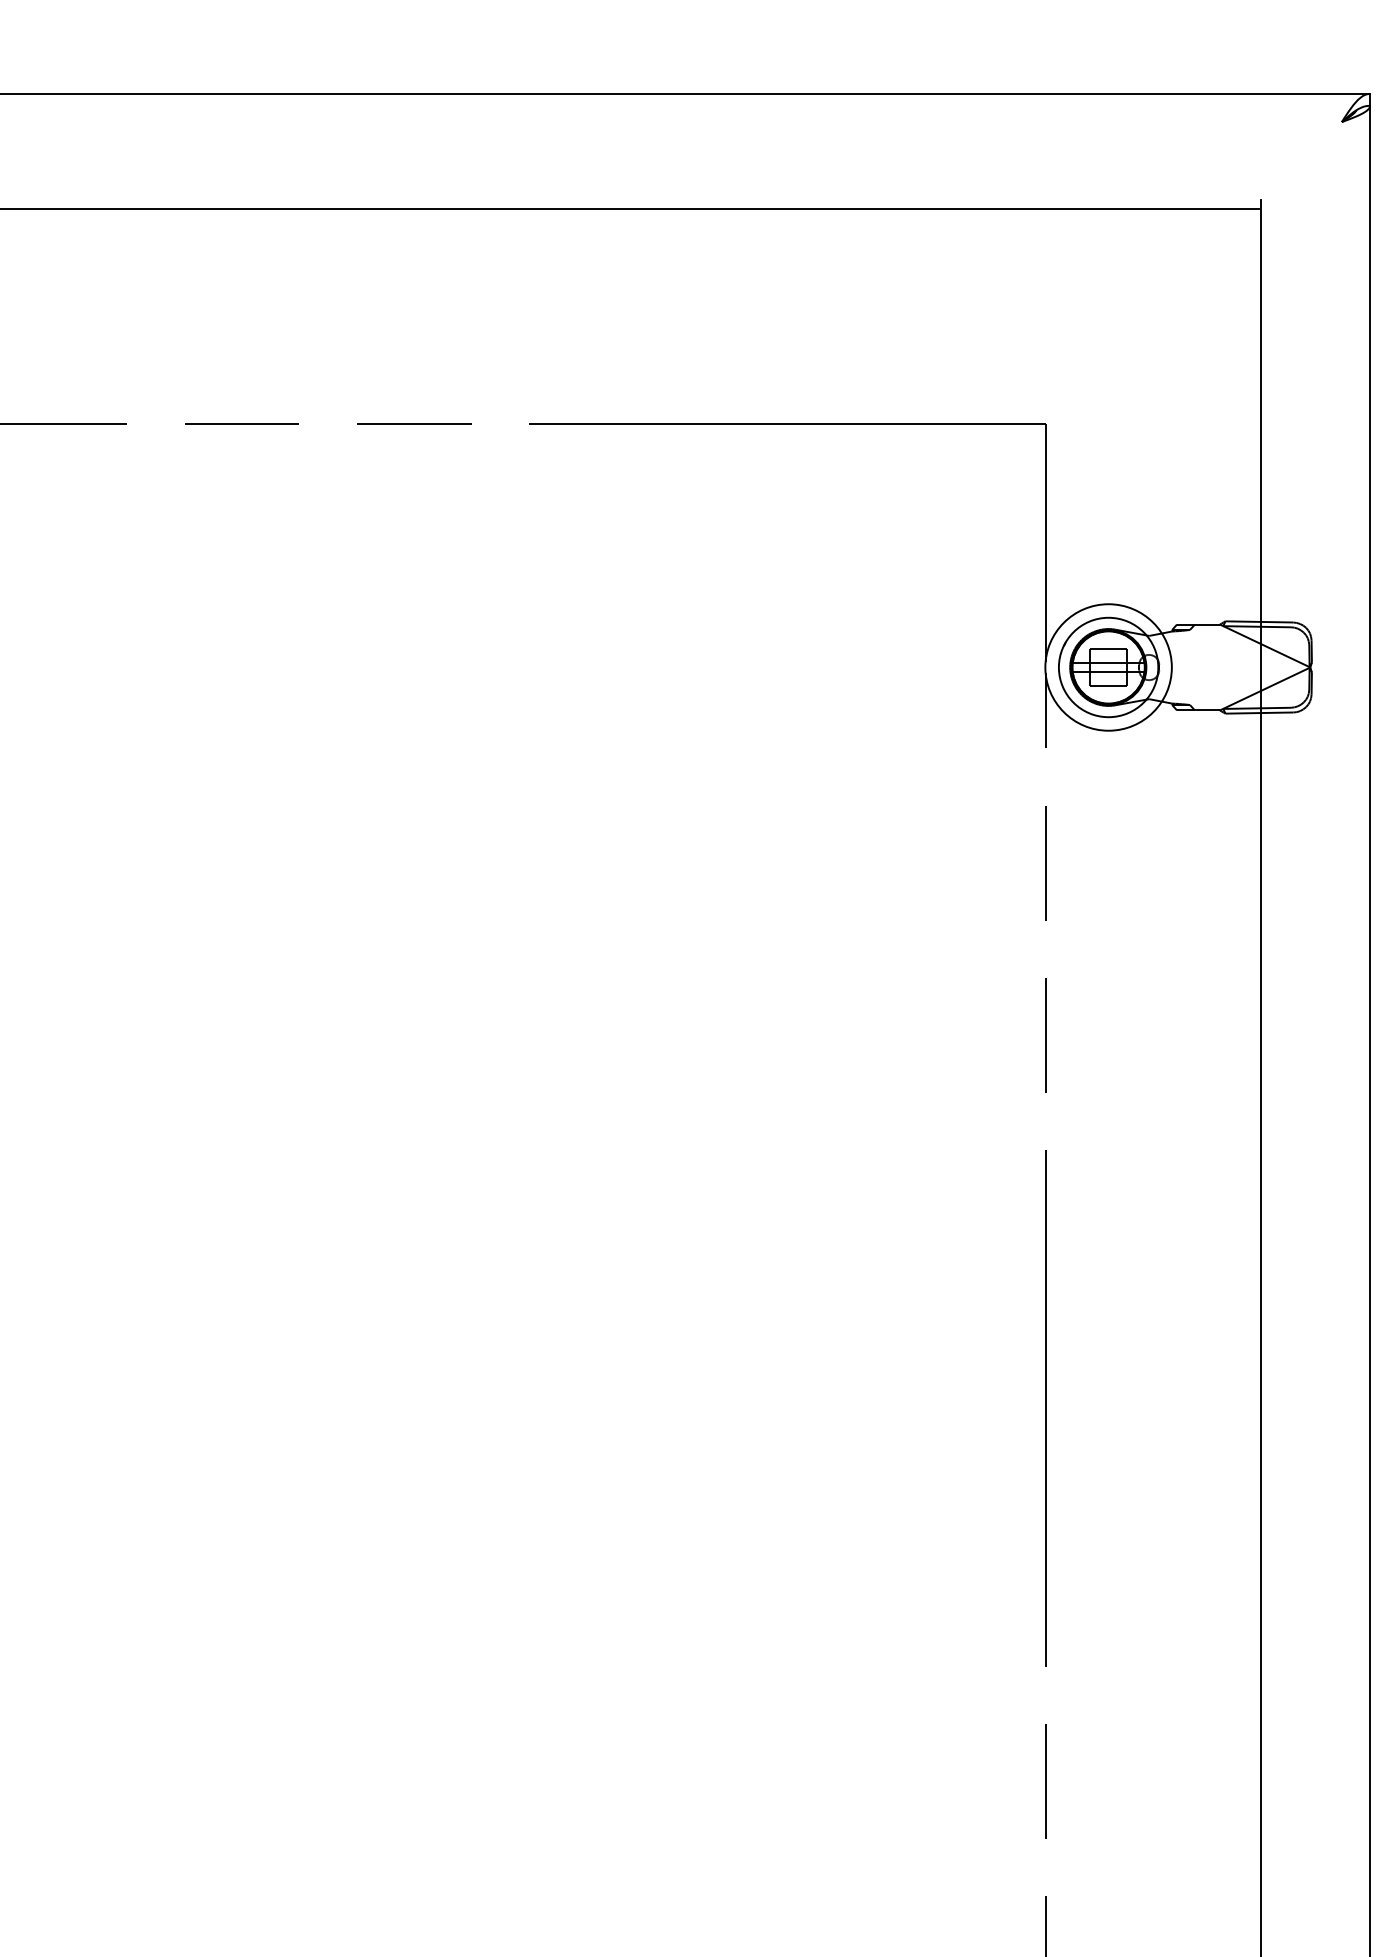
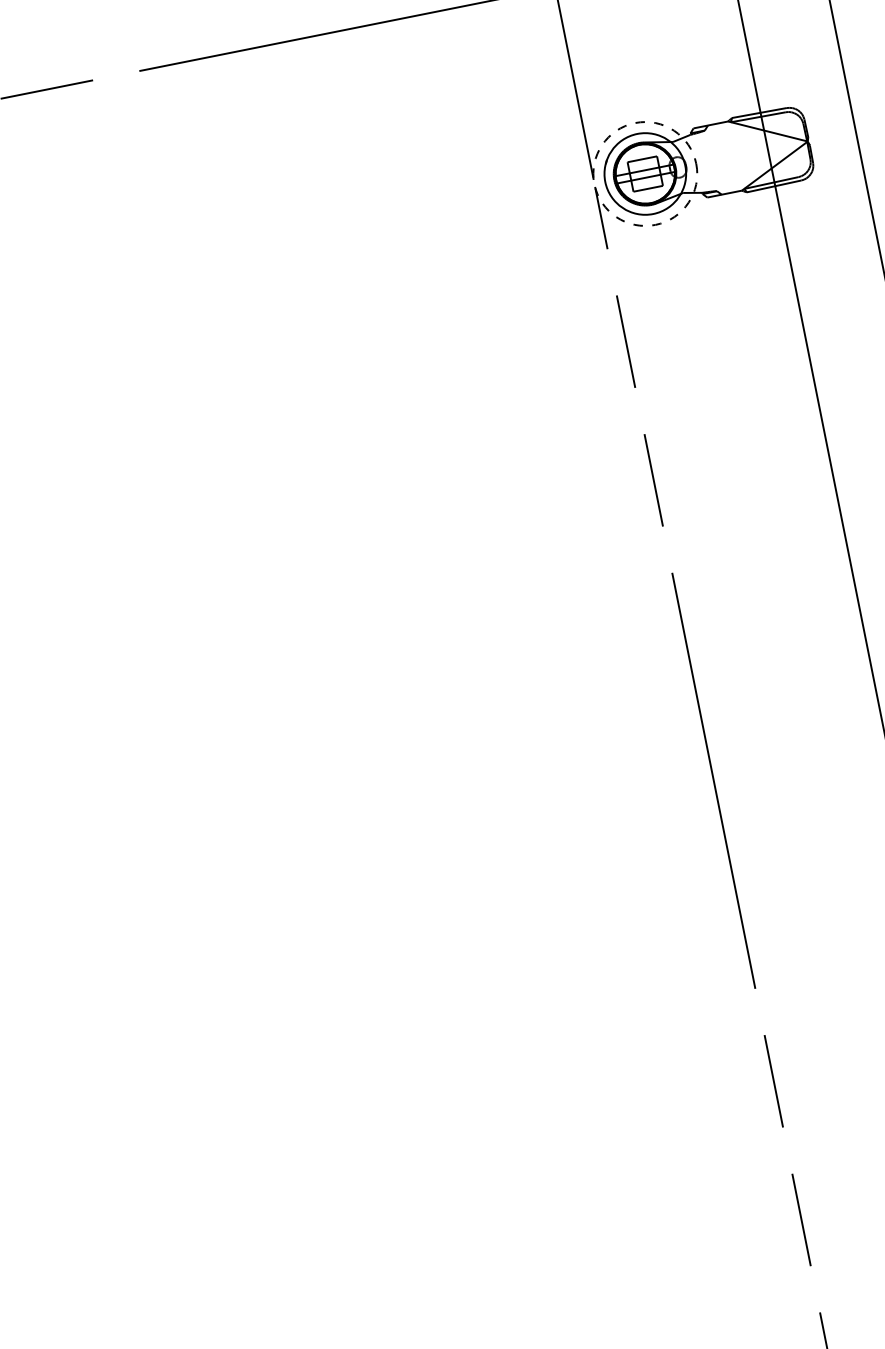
circle: (1108, 667) -> (645, 174), solid -> dashed

